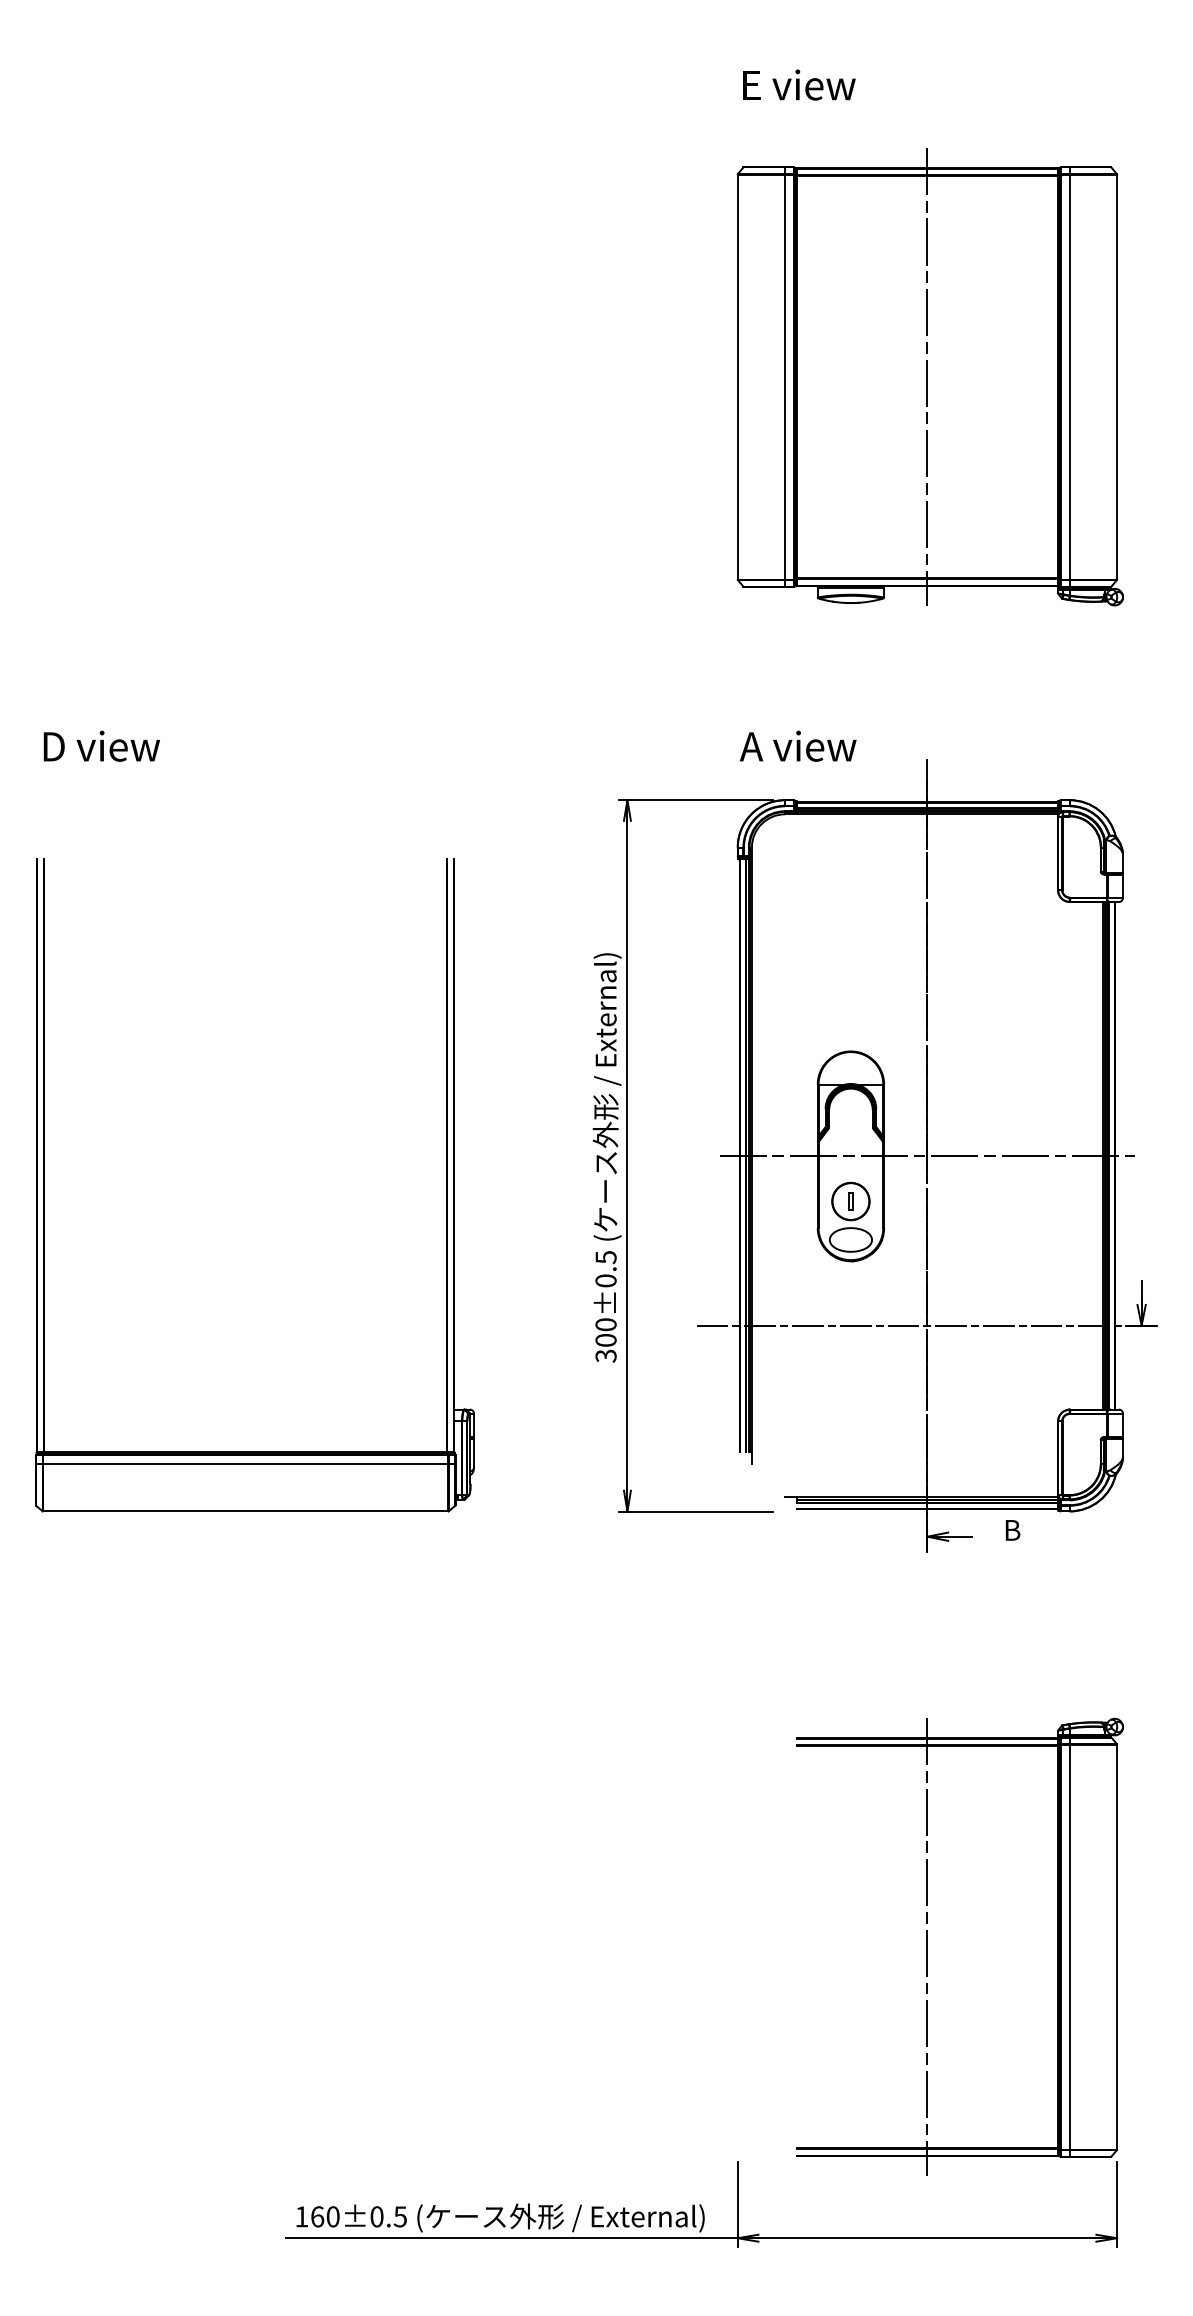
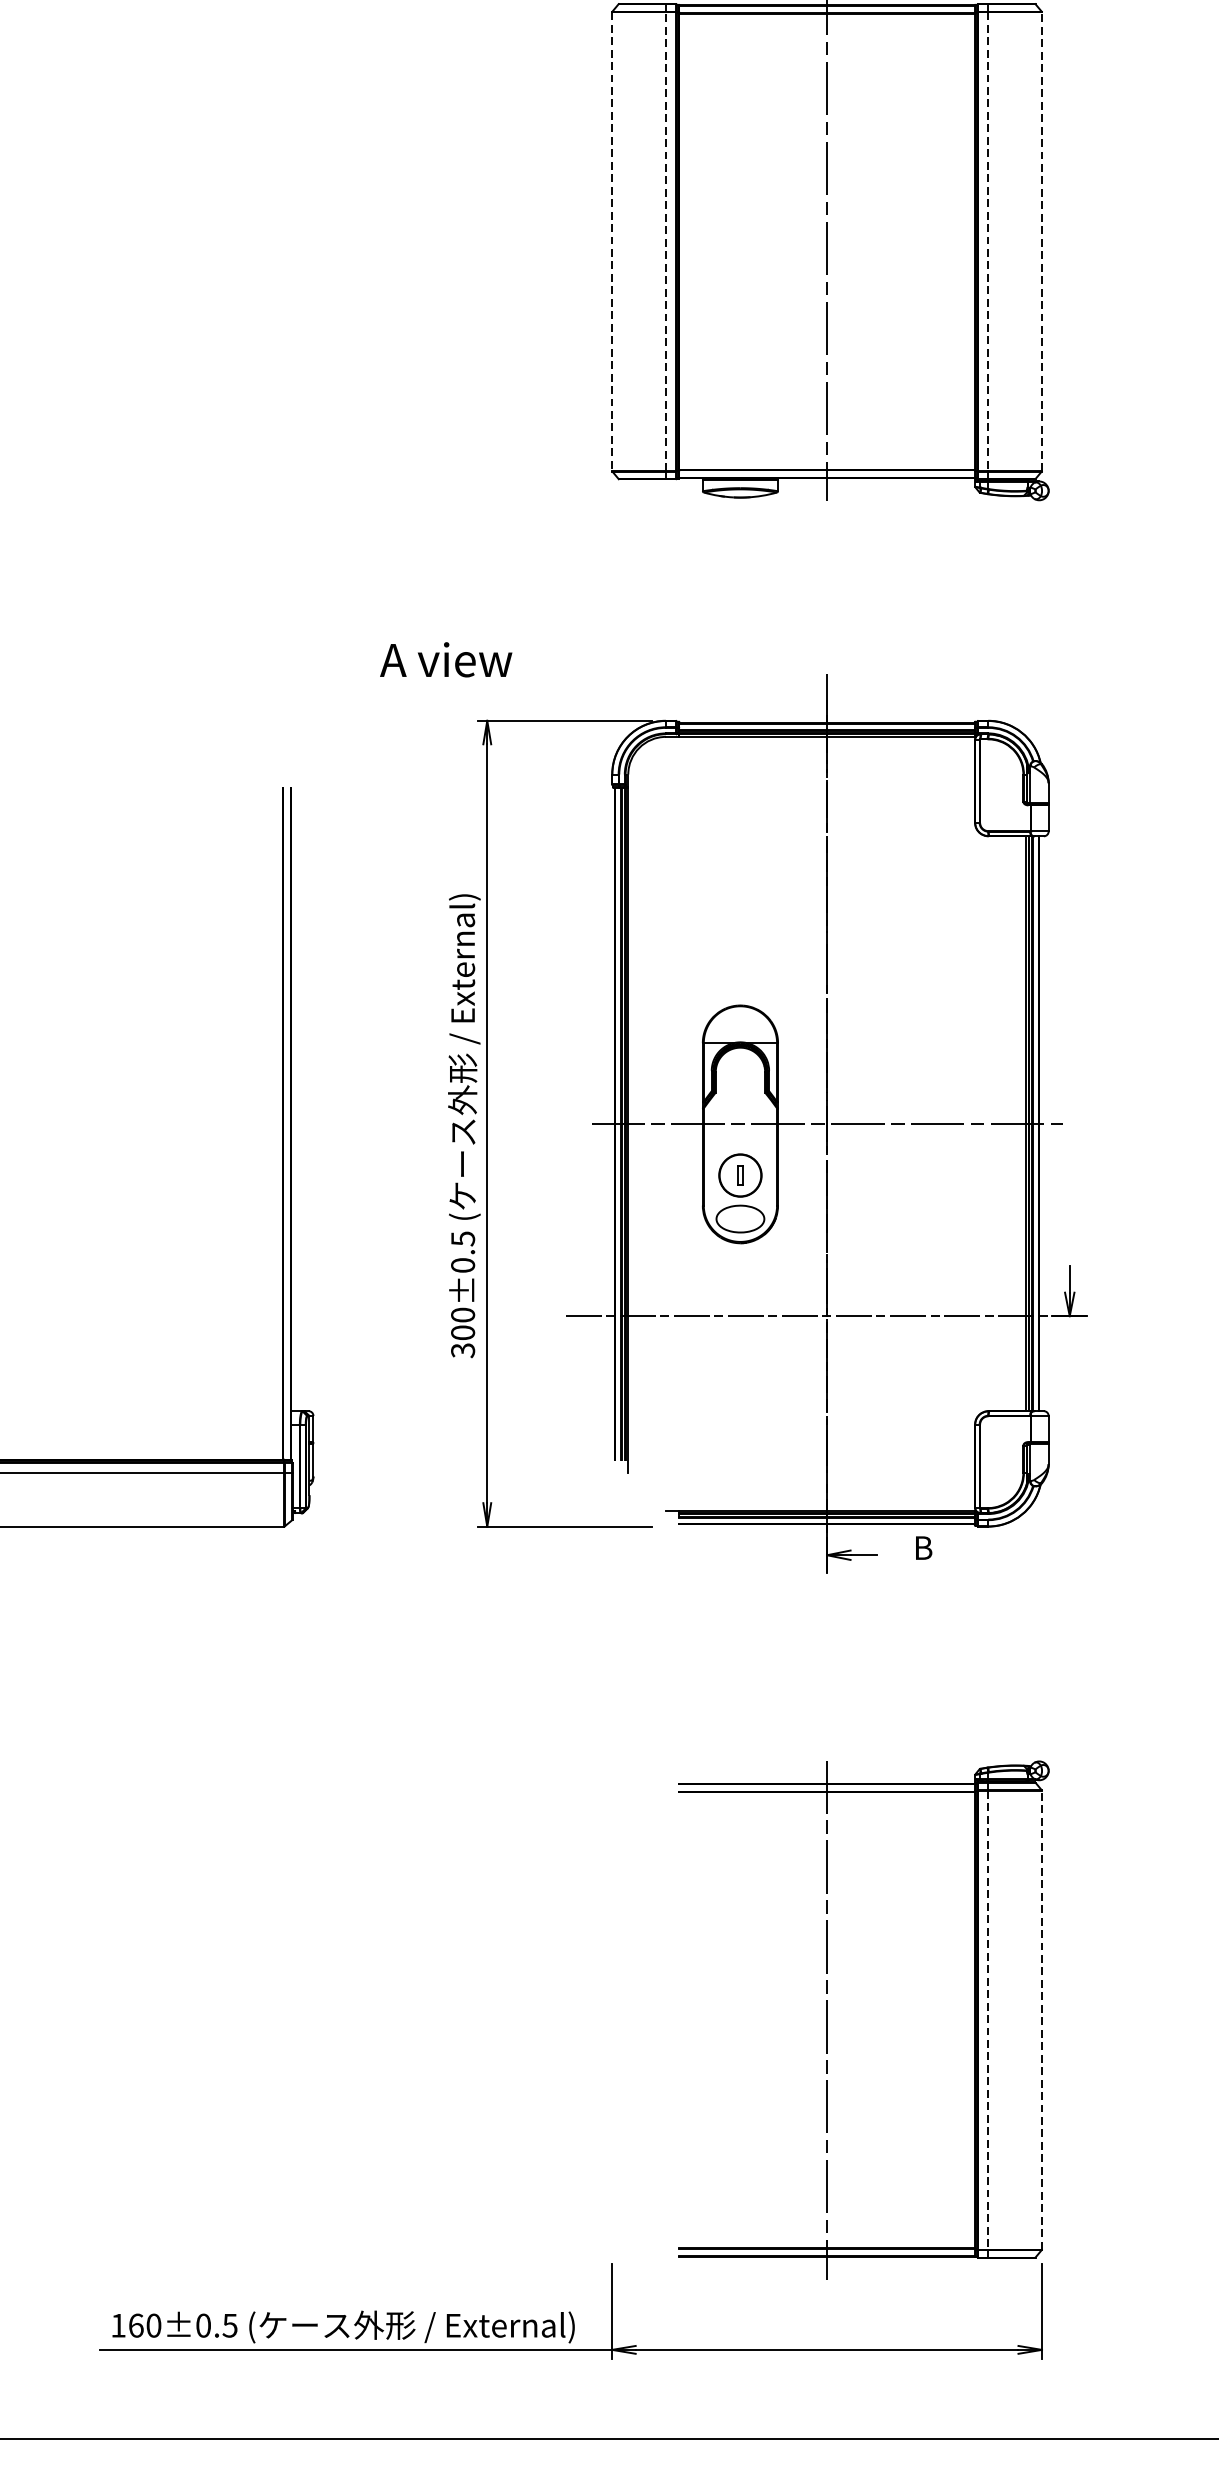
line: (785, 376) -> (666, 240), solid -> dashed
line: (1117, 376) -> (1042, 240), solid -> dashed
line: (737, 377) -> (611, 242), solid -> dashed
line: (1069, 377) -> (988, 242), solid -> dashed
text: (798, 745) -> (446, 658), moved
line: (1117, 1946) -> (1042, 2019), solid -> dashed
line: (1069, 1947) -> (988, 2020), solid -> dashed

